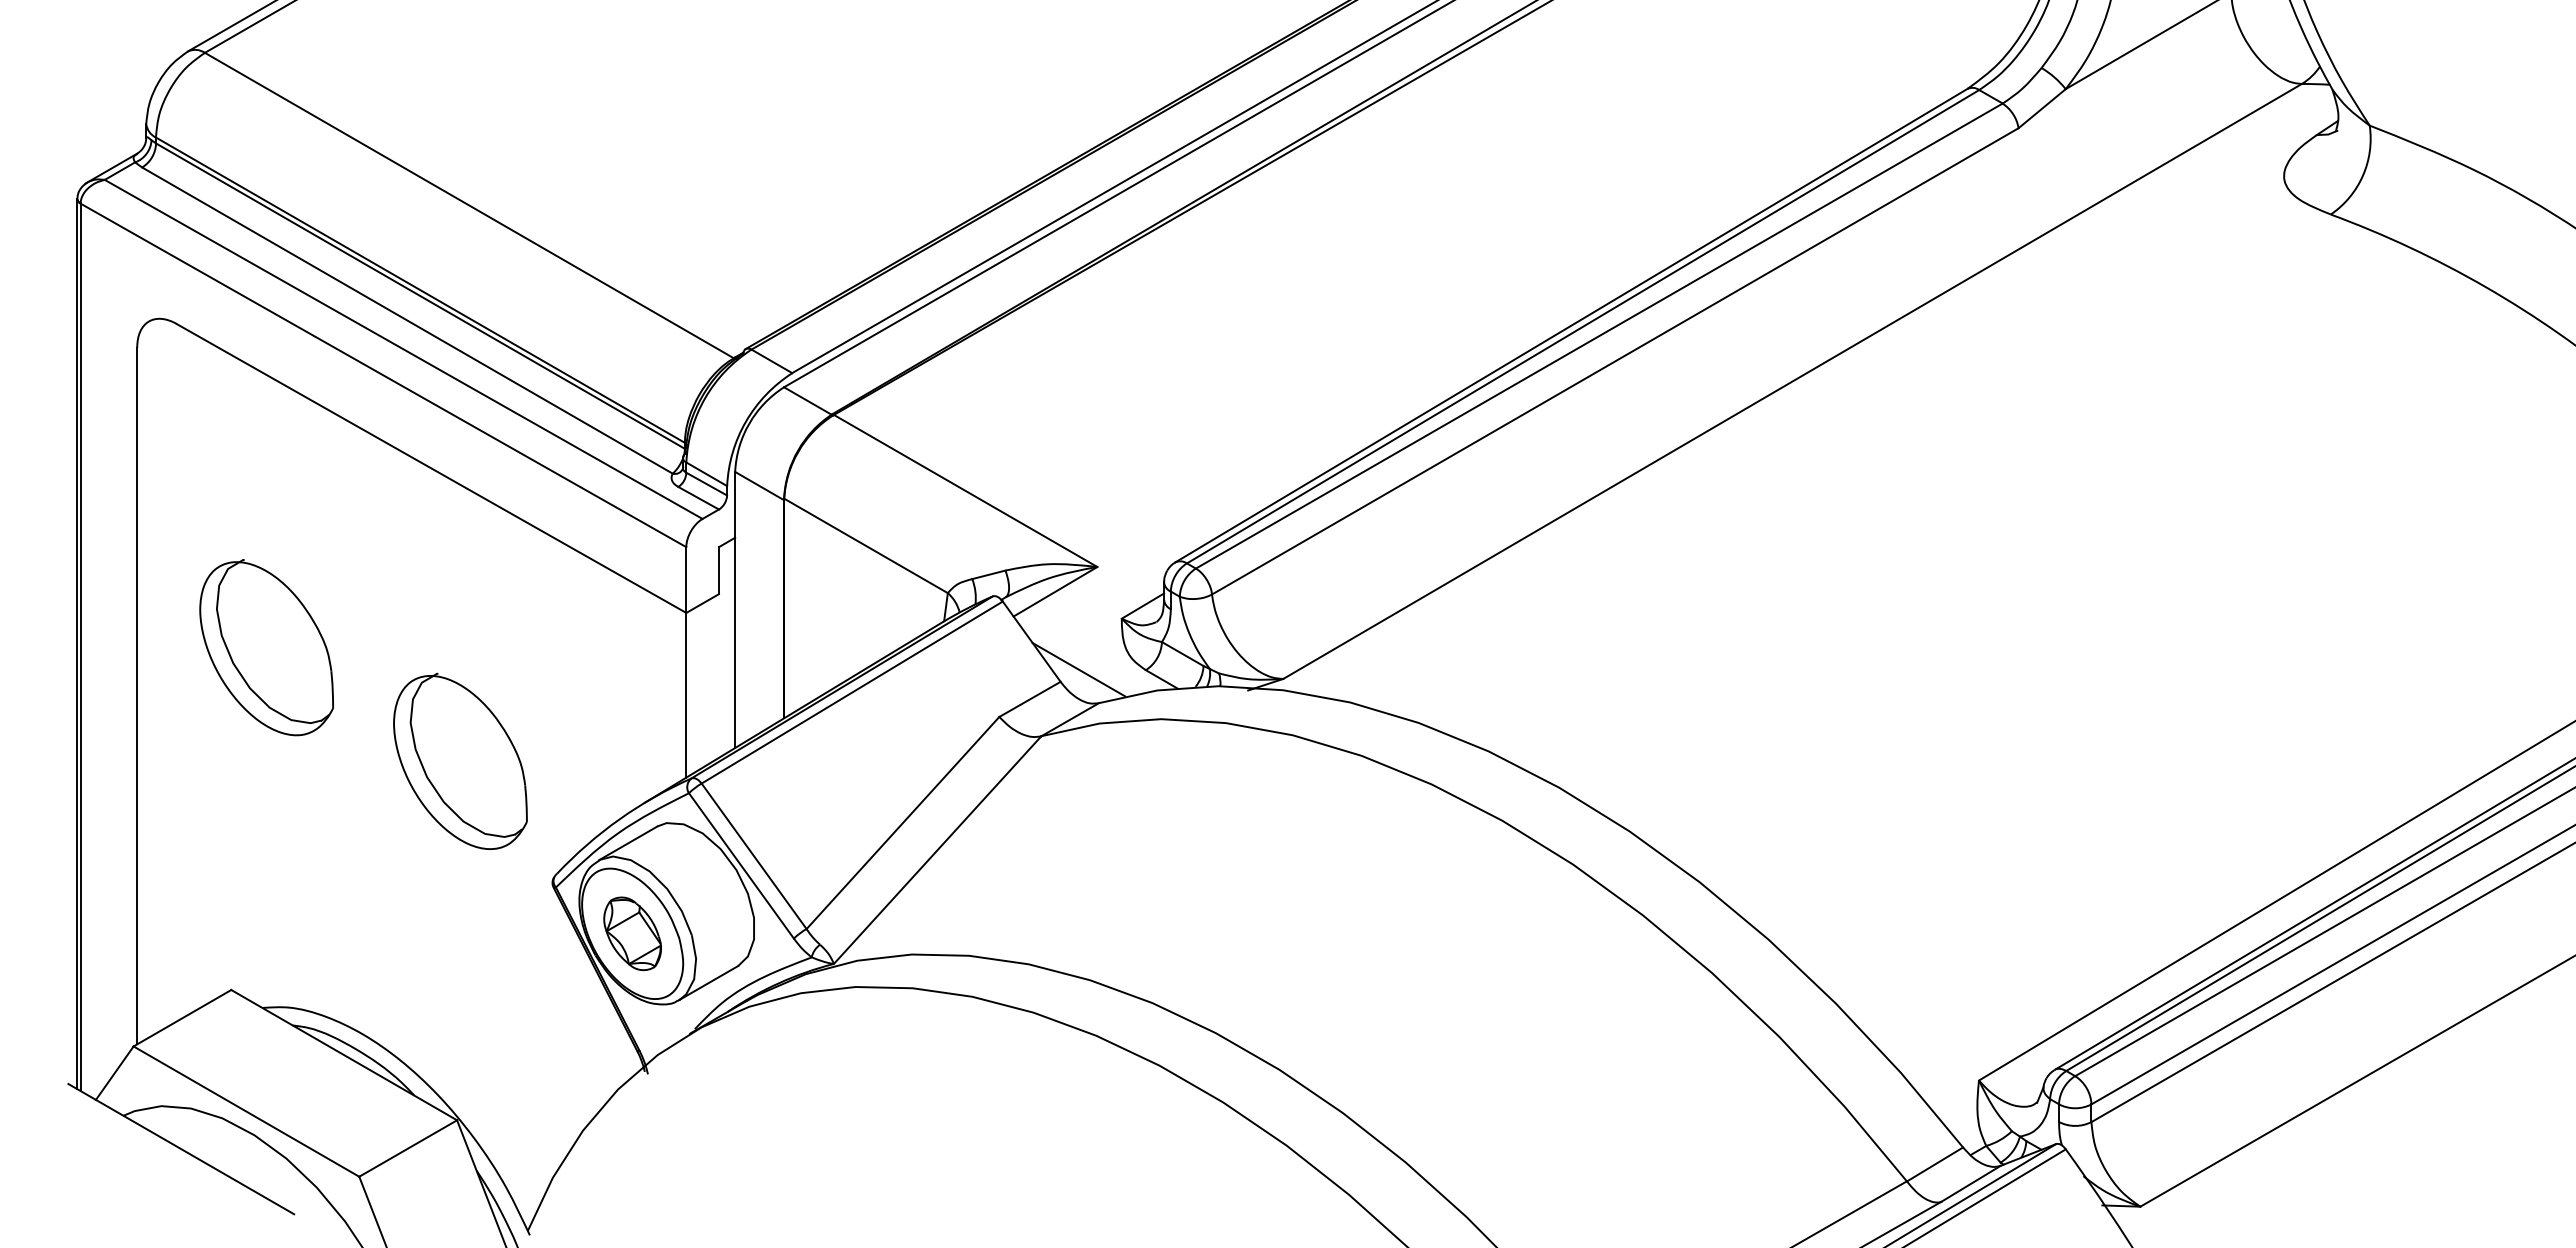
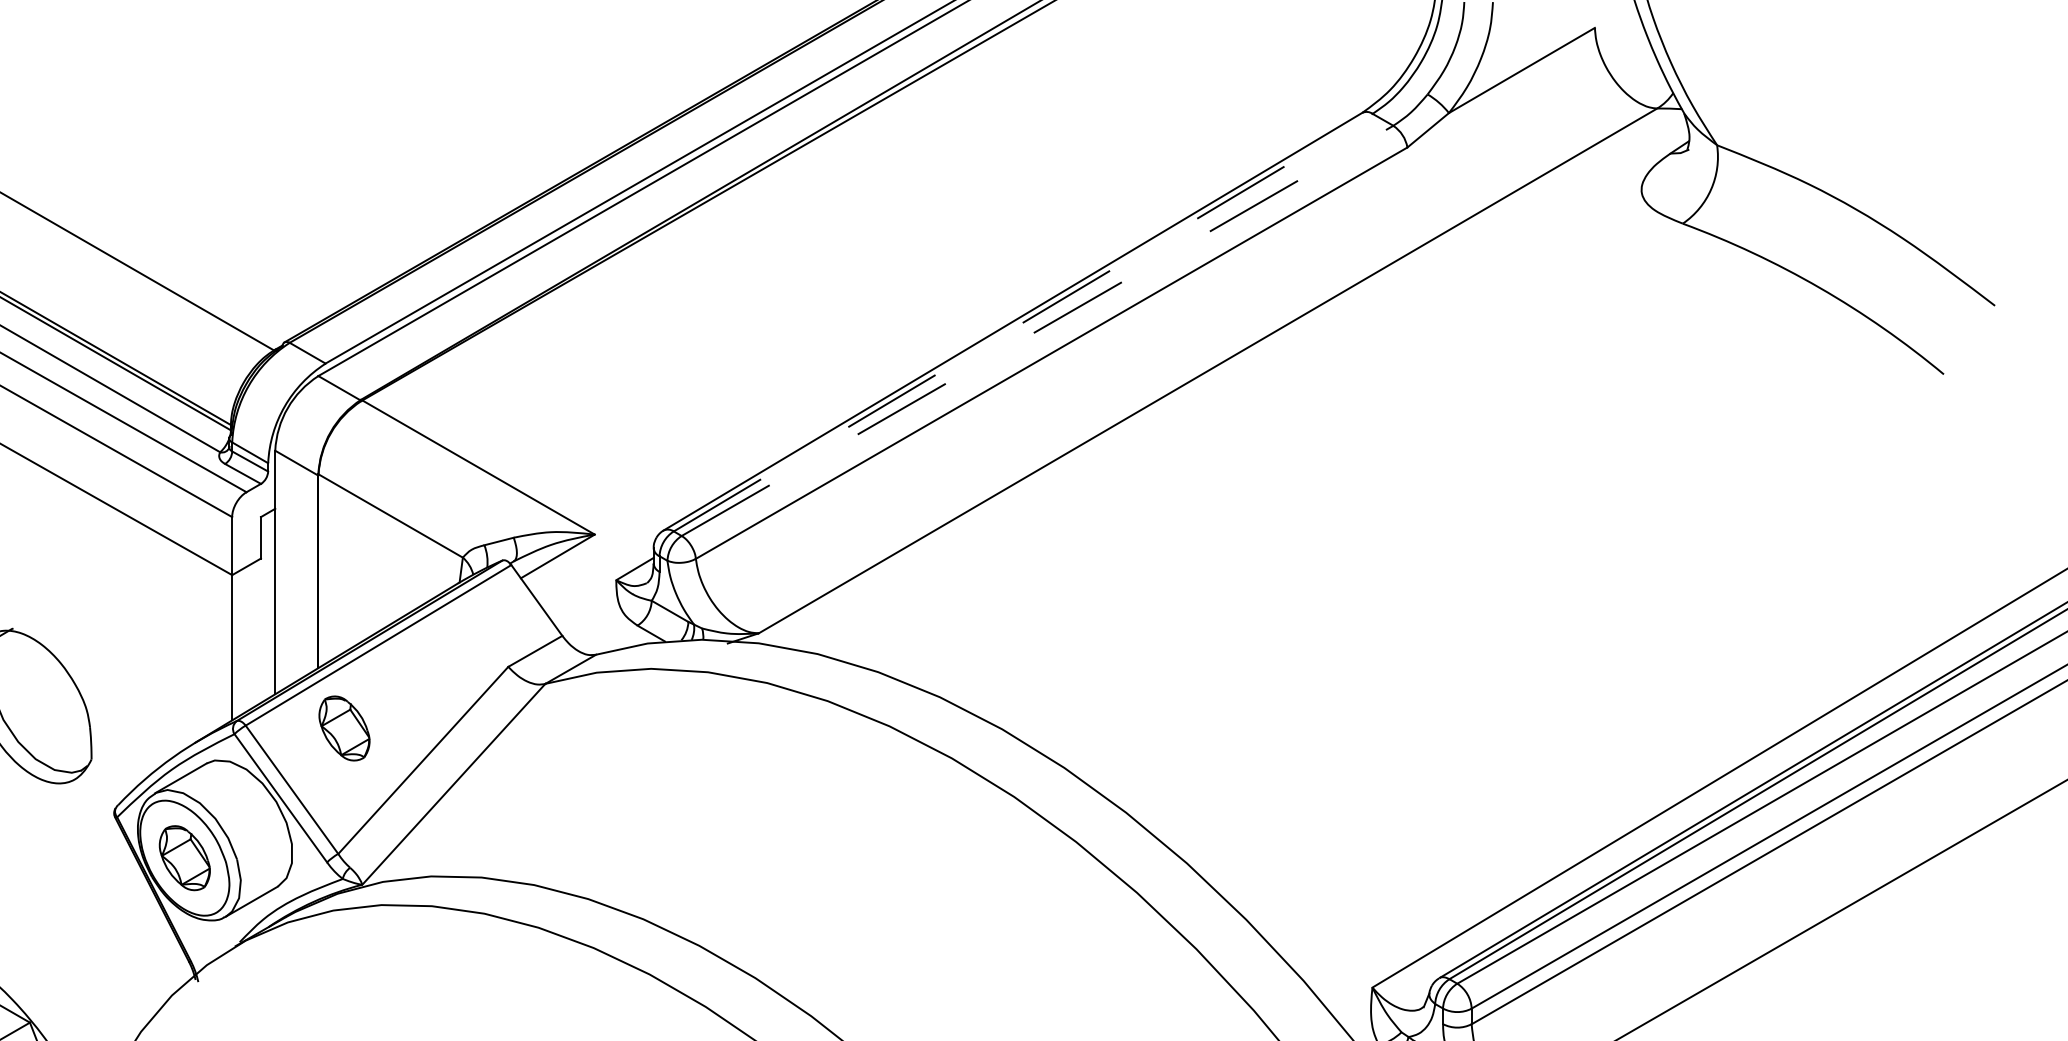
line: (1583, 326) -> (1023, 322), solid -> dashed
line: (1599, 336) -> (1037, 331), solid -> dashed
line: (1078, 669) -> (578, 625), removed
part: (813, 786) -> (344, 728), added

